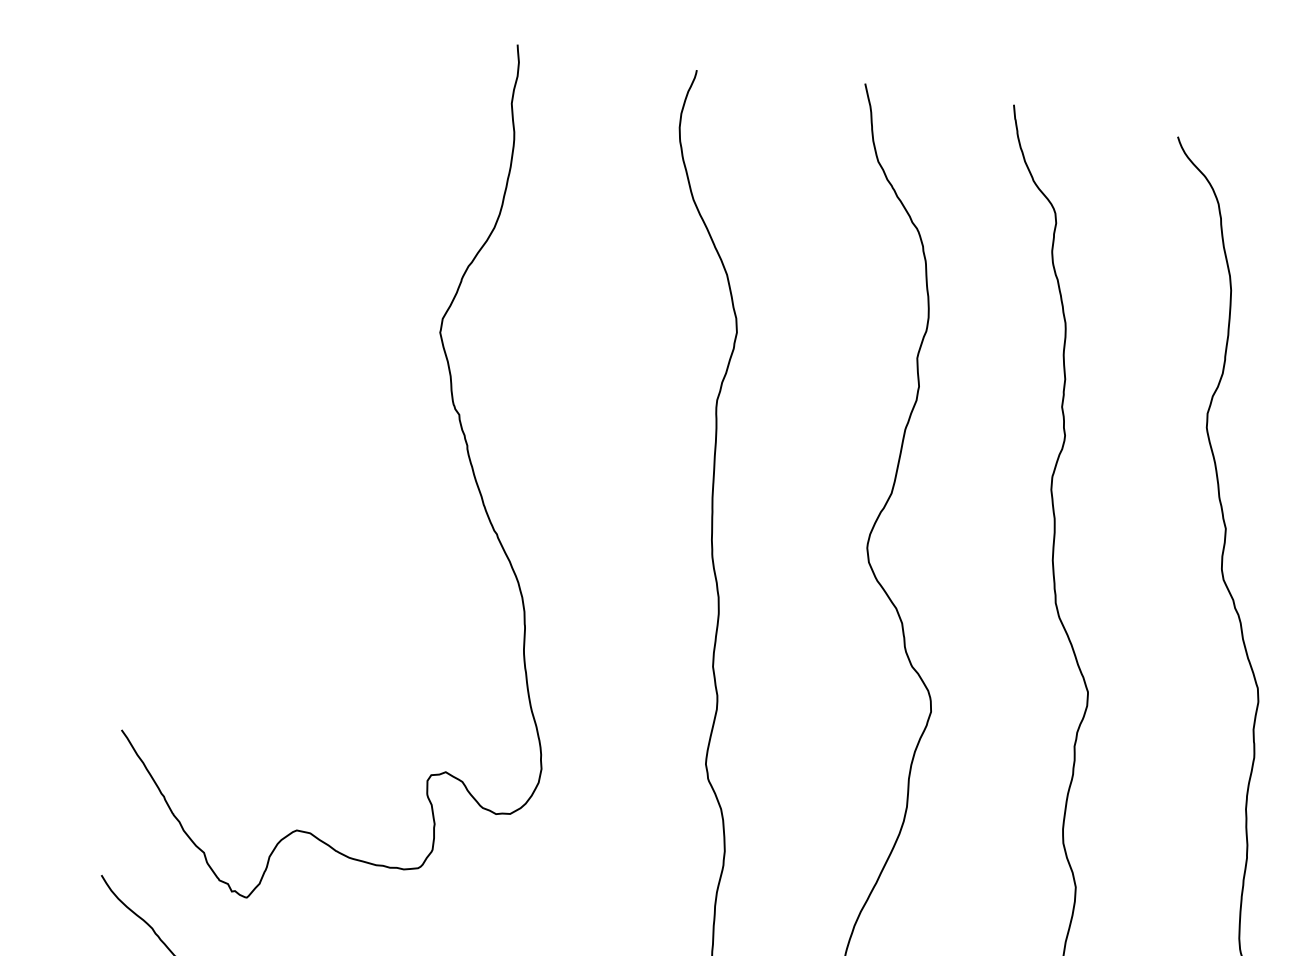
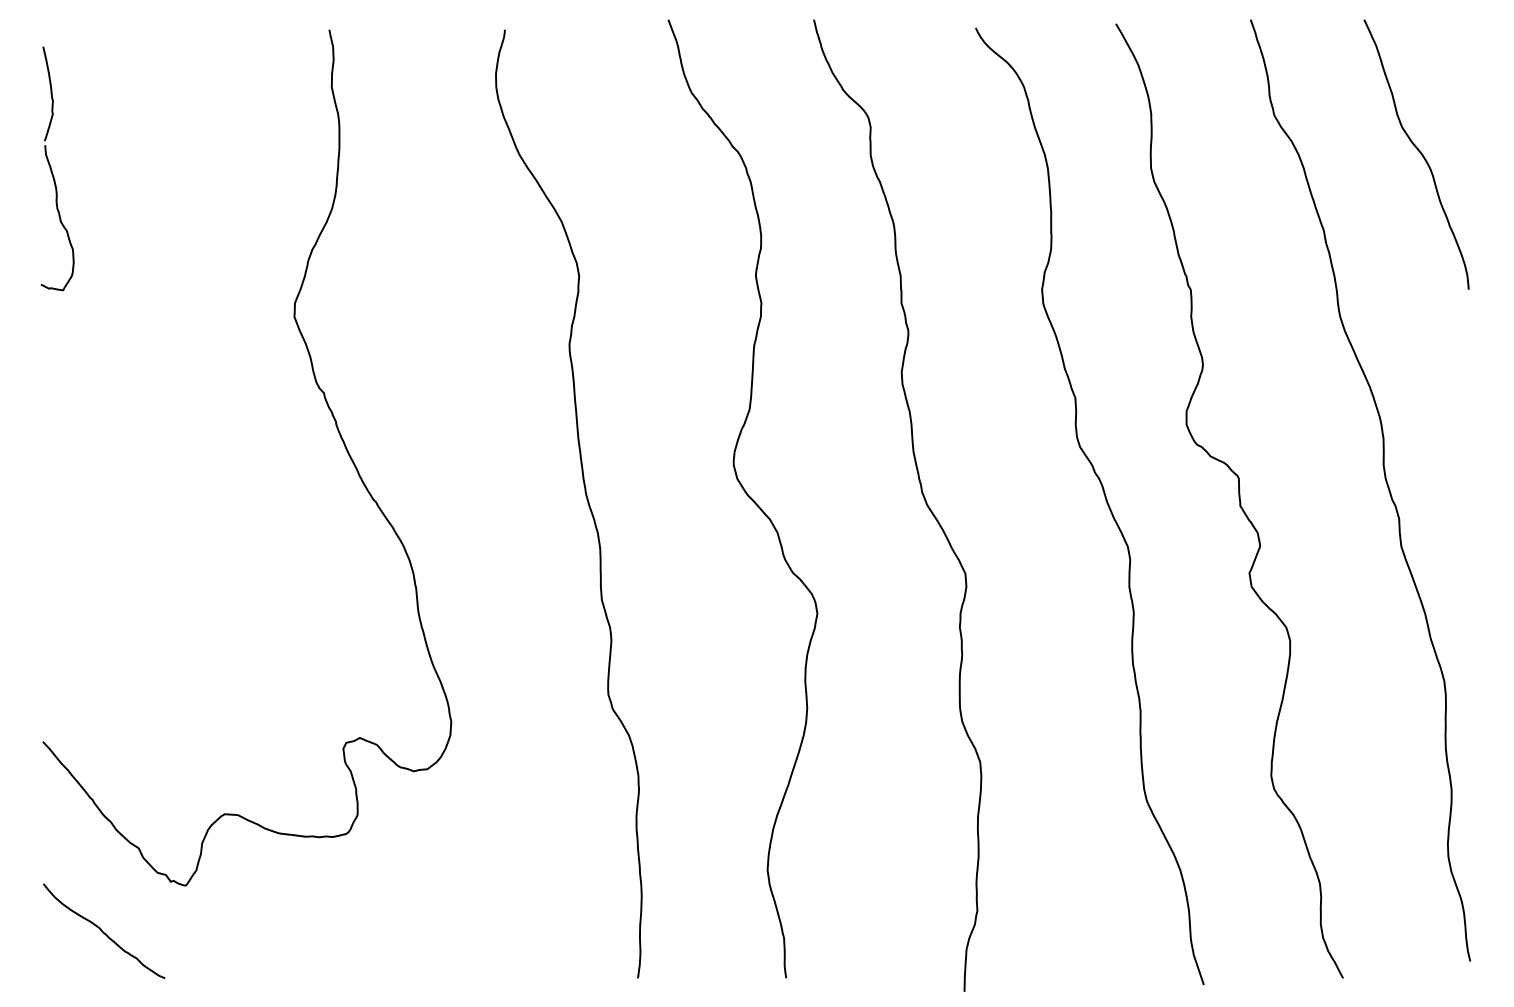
part: (219, 146) -> (57, 168), added

